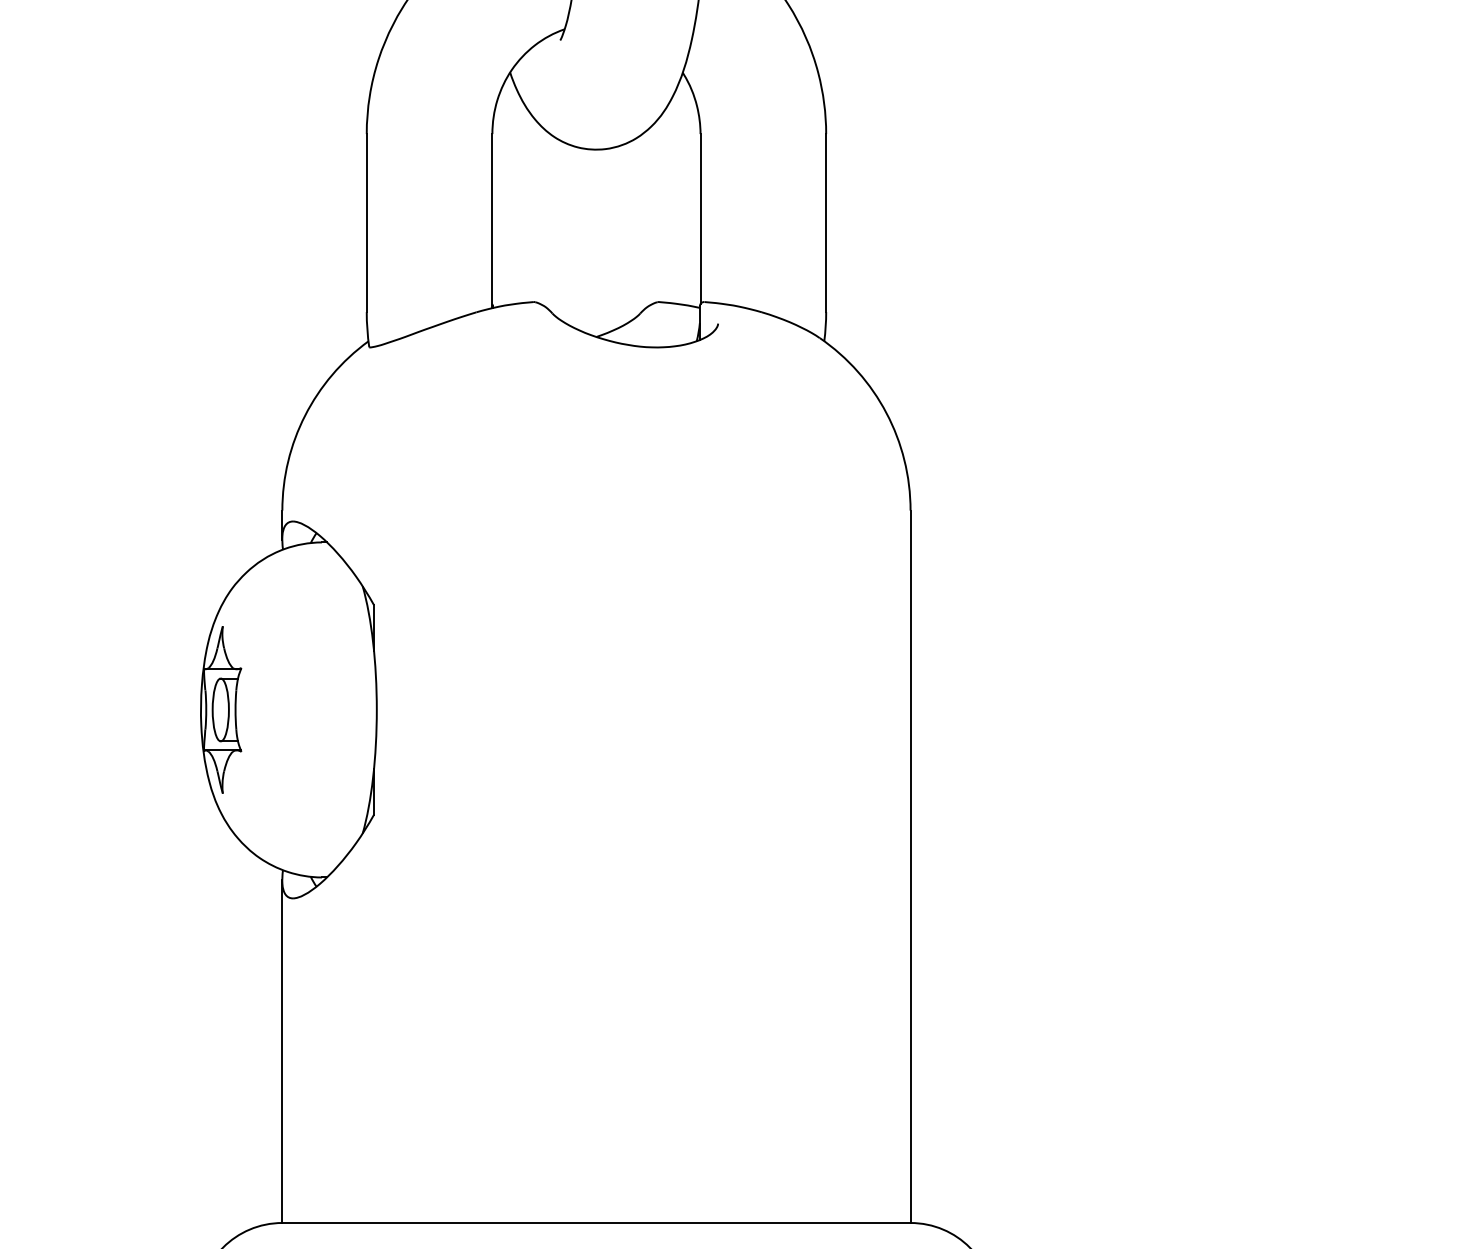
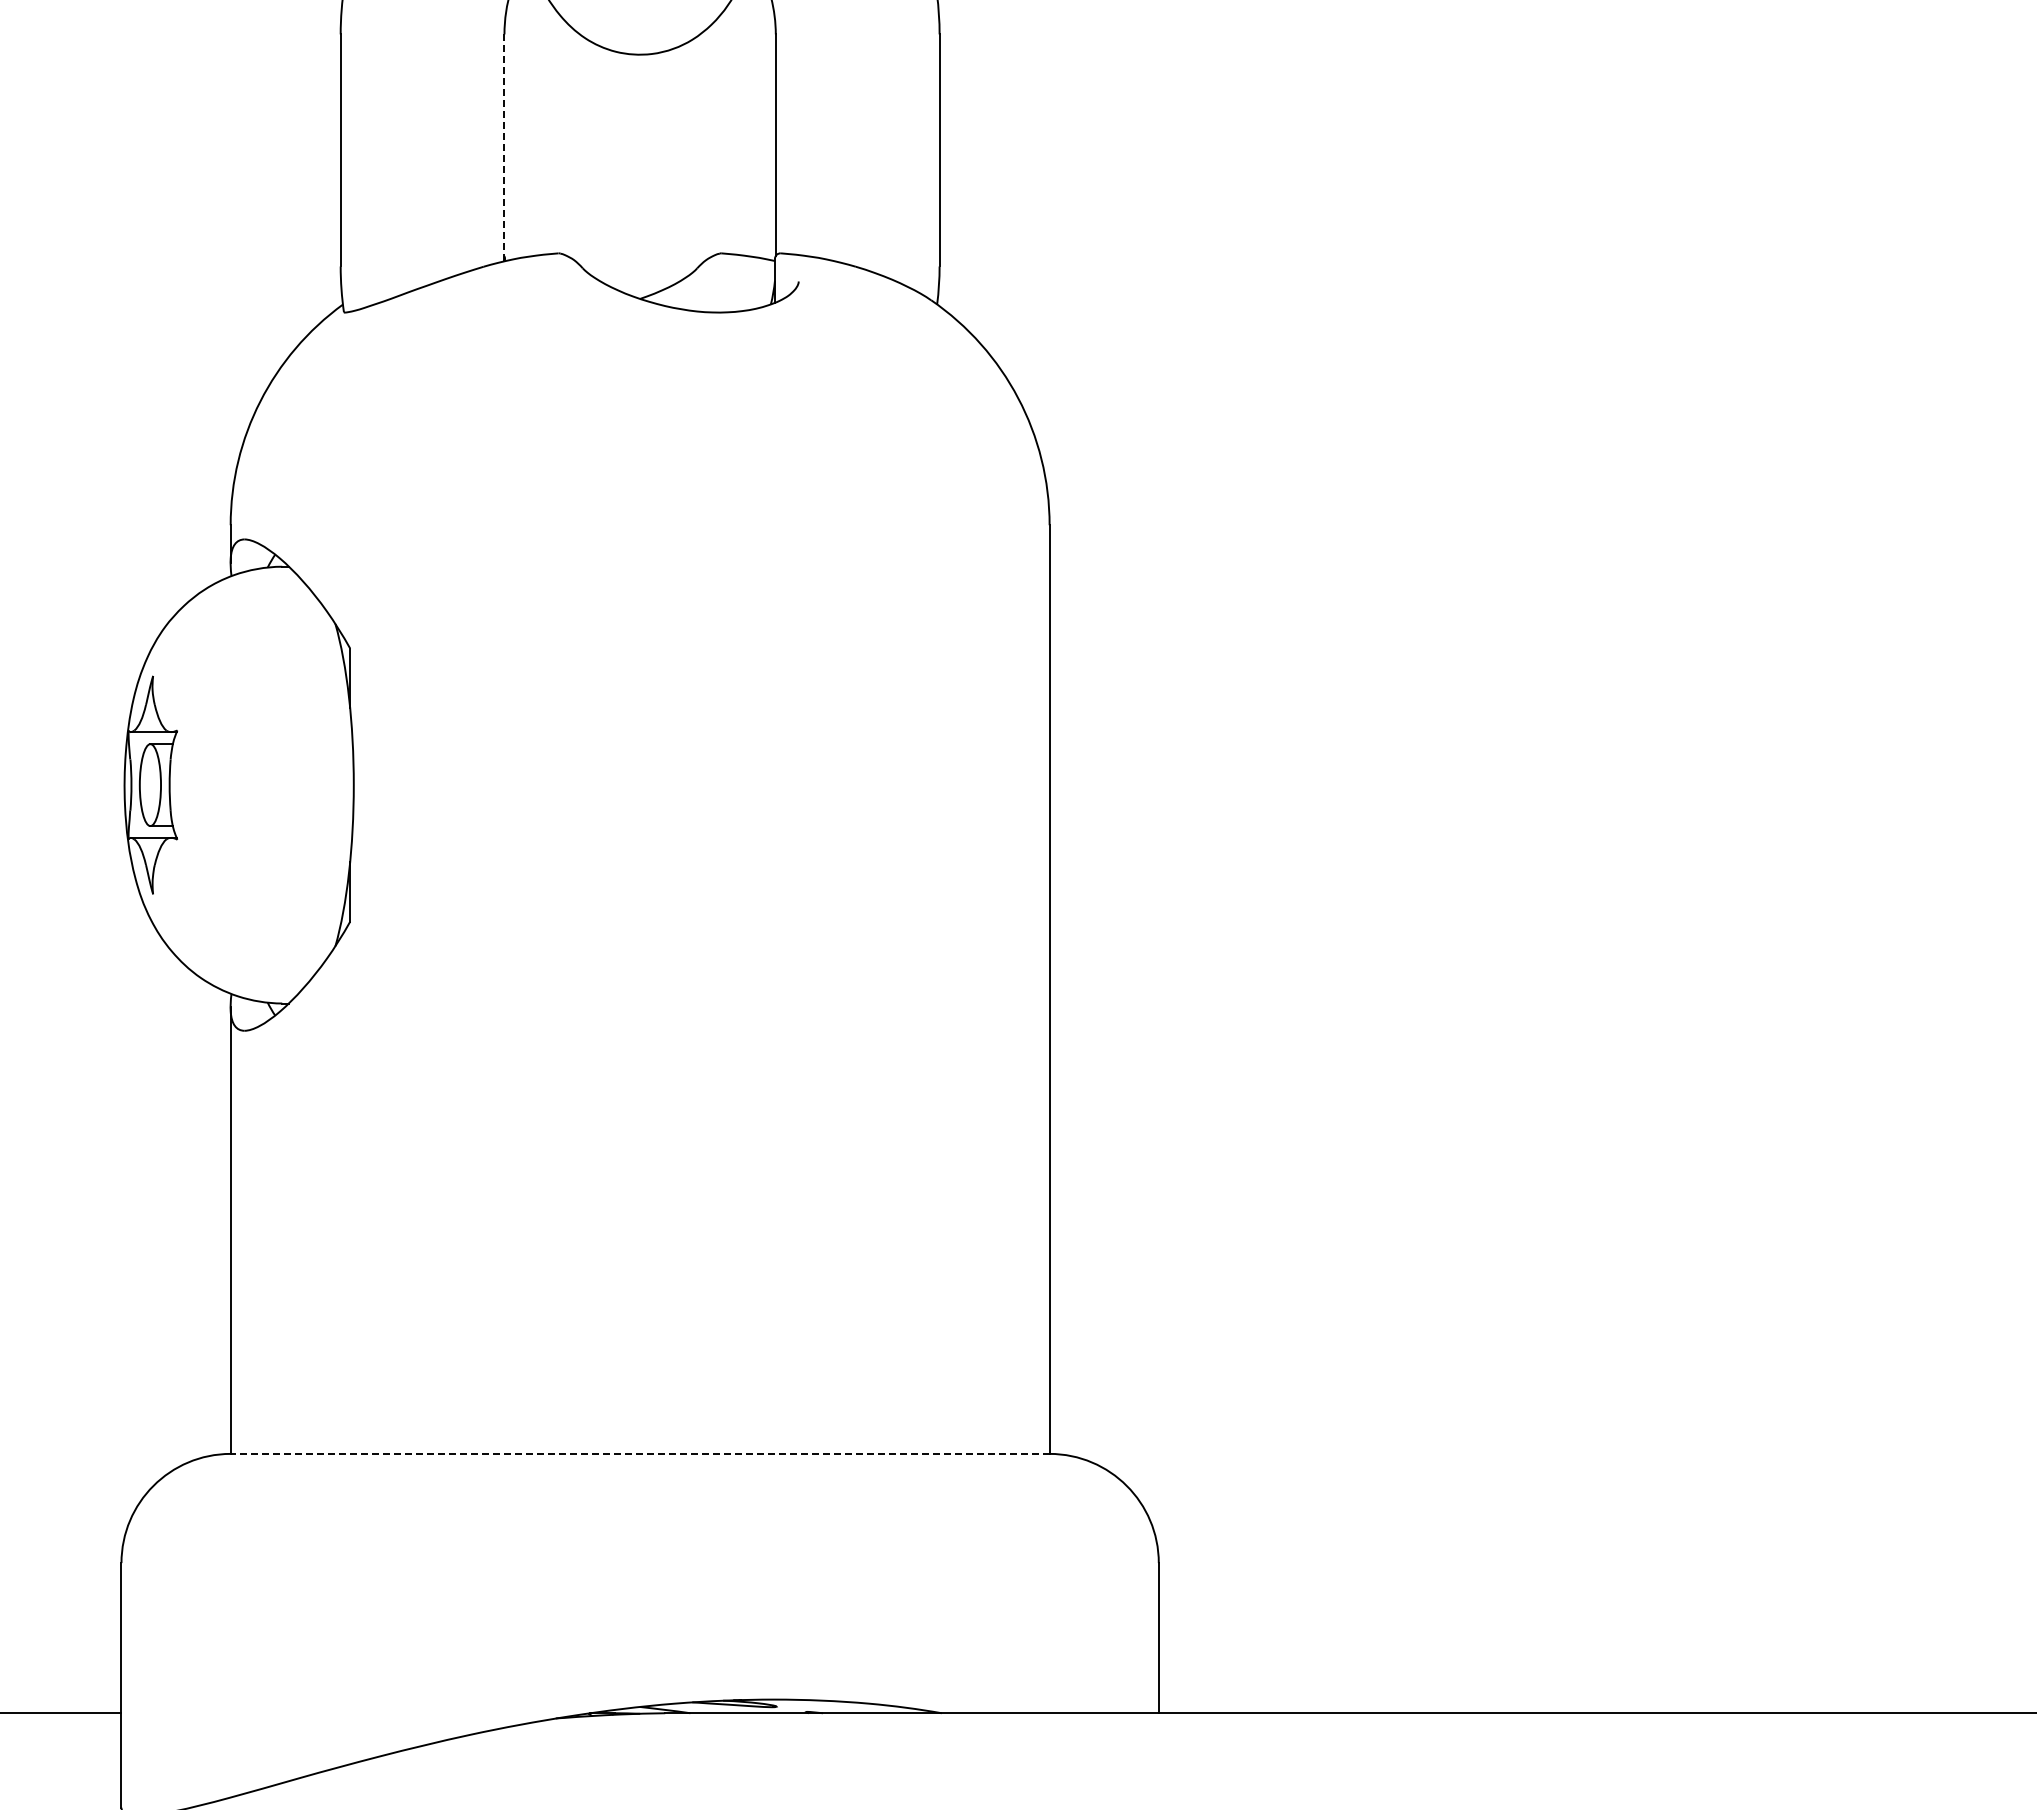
line: (492, 220) -> (504, 147), solid -> dashed
line: (595, 1222) -> (639, 1453), solid -> dashed

